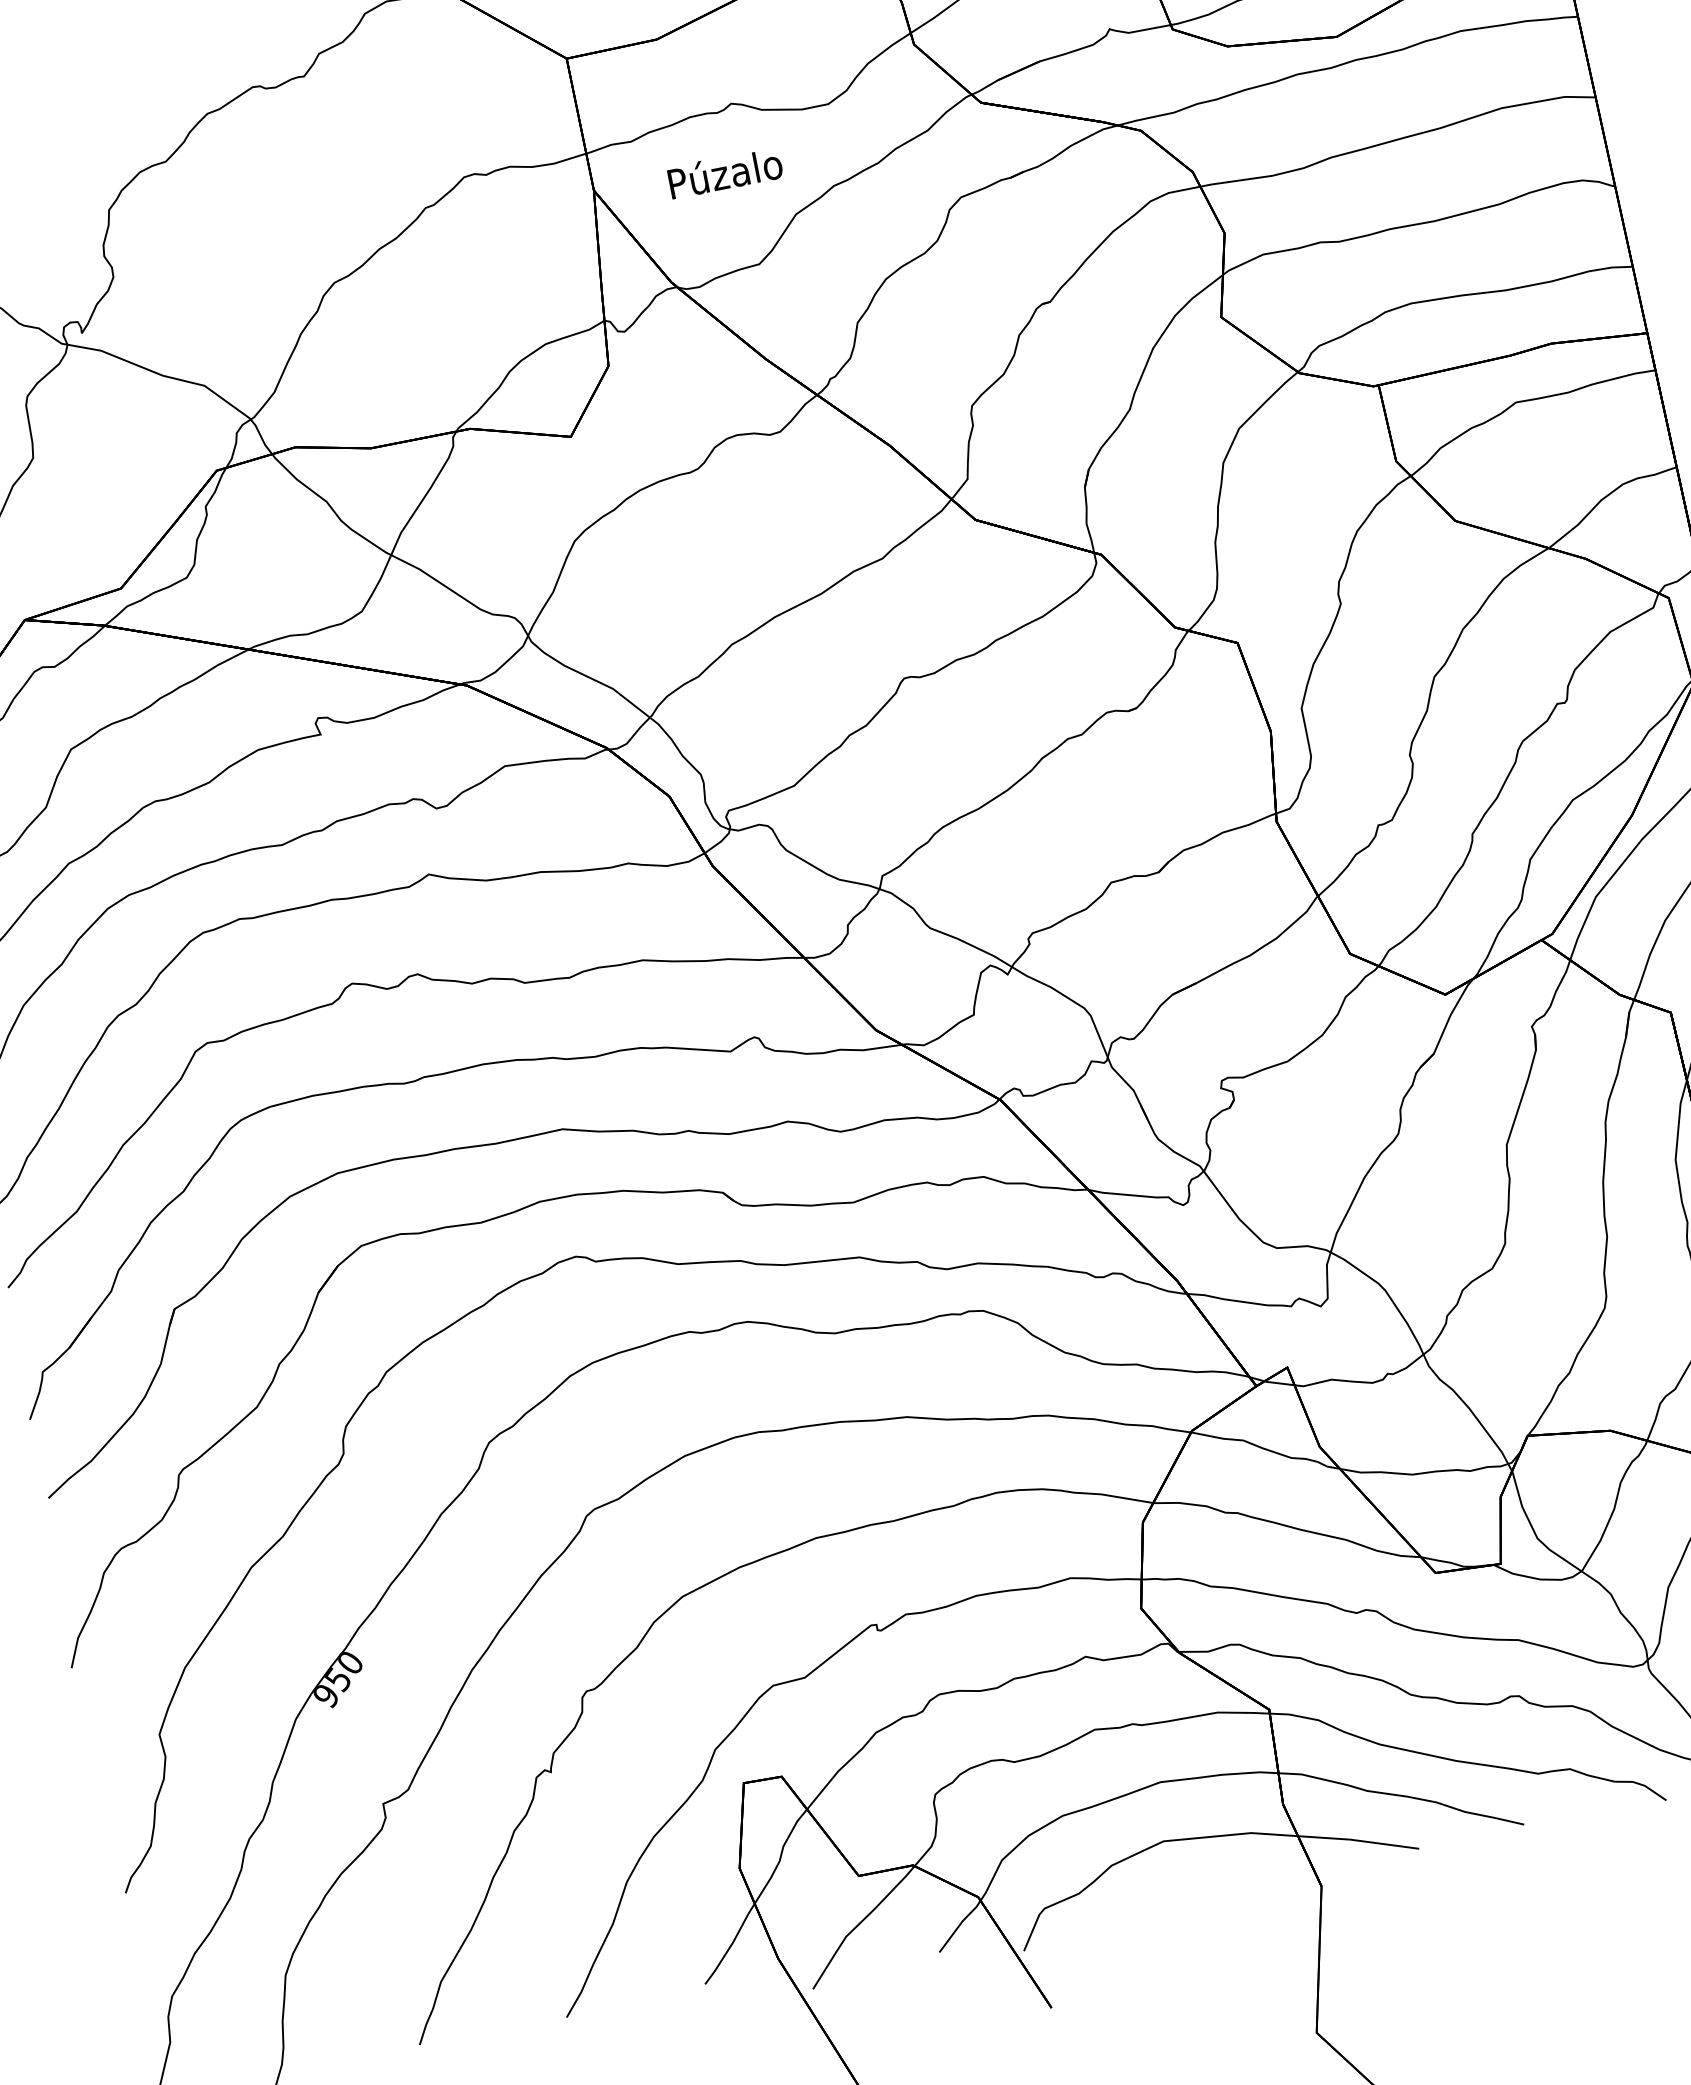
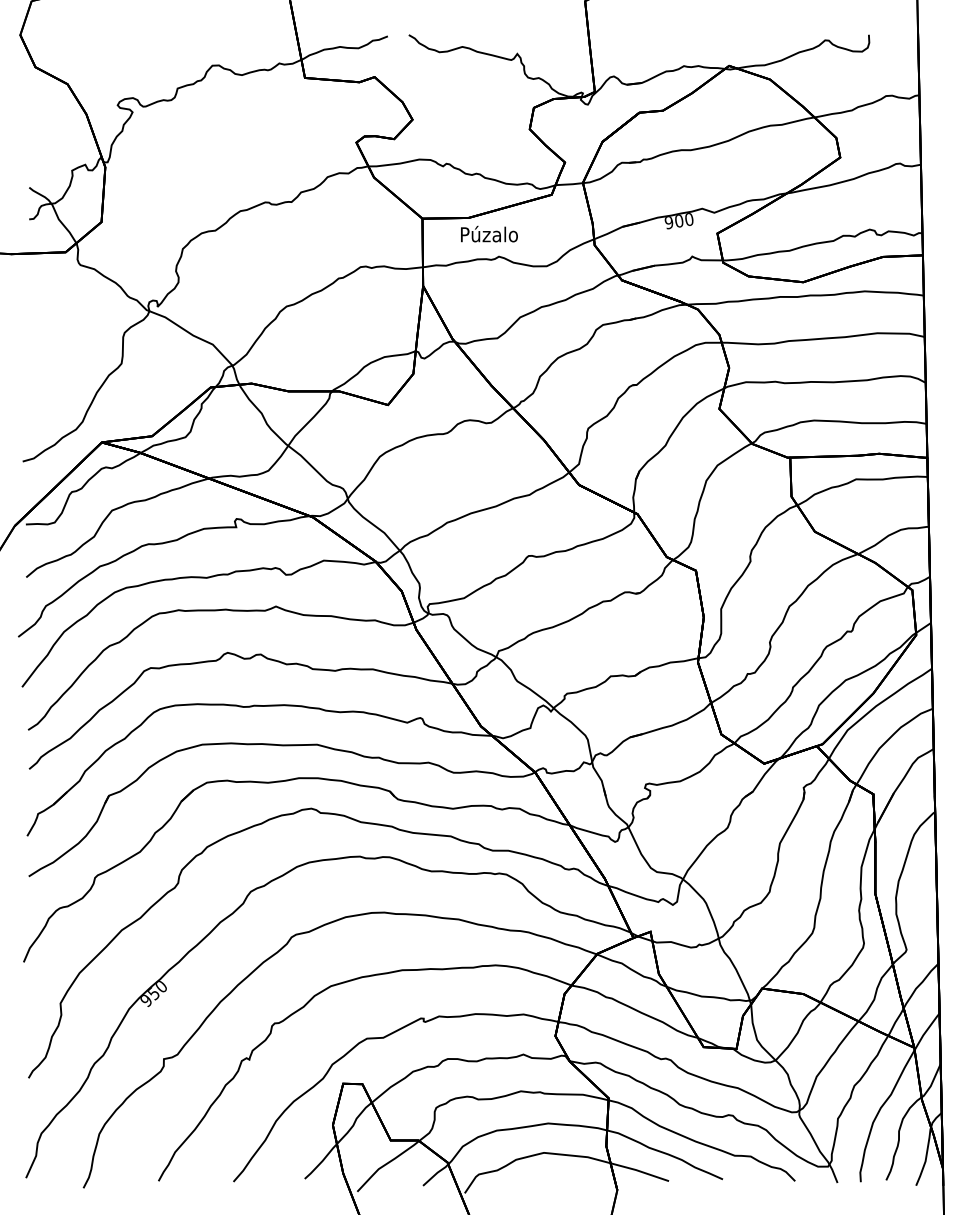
text: (725, 171) -> (489, 233), moved

